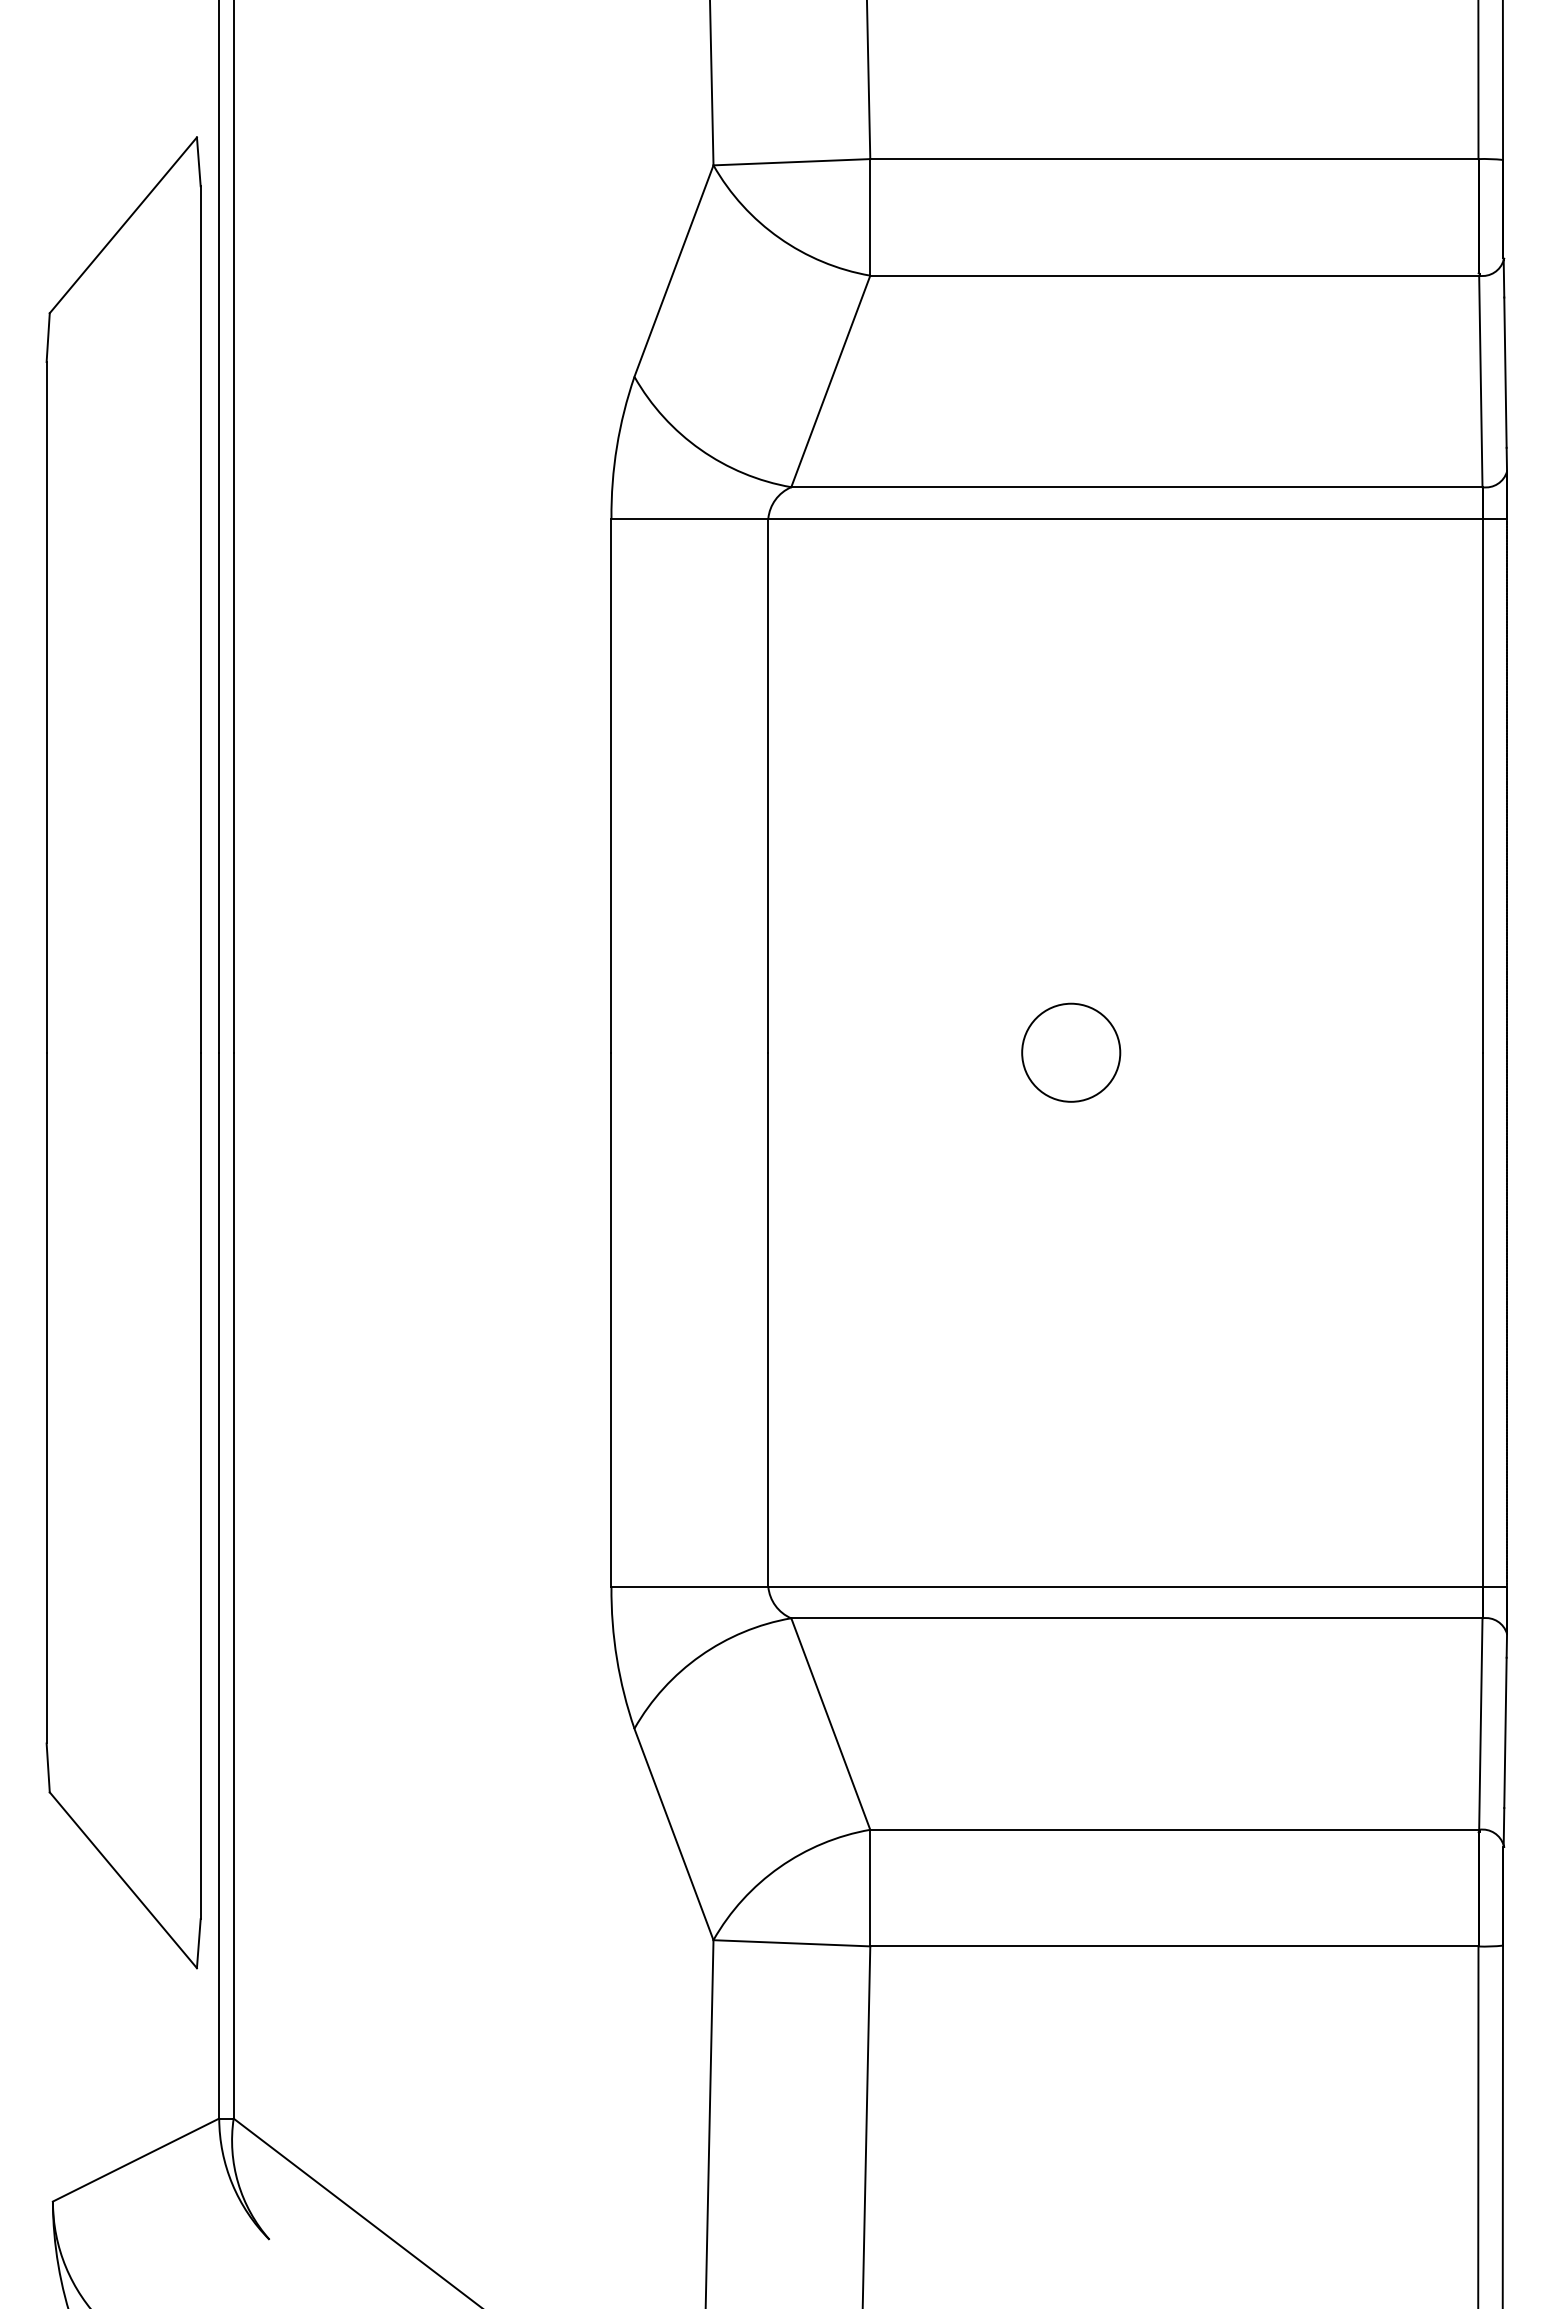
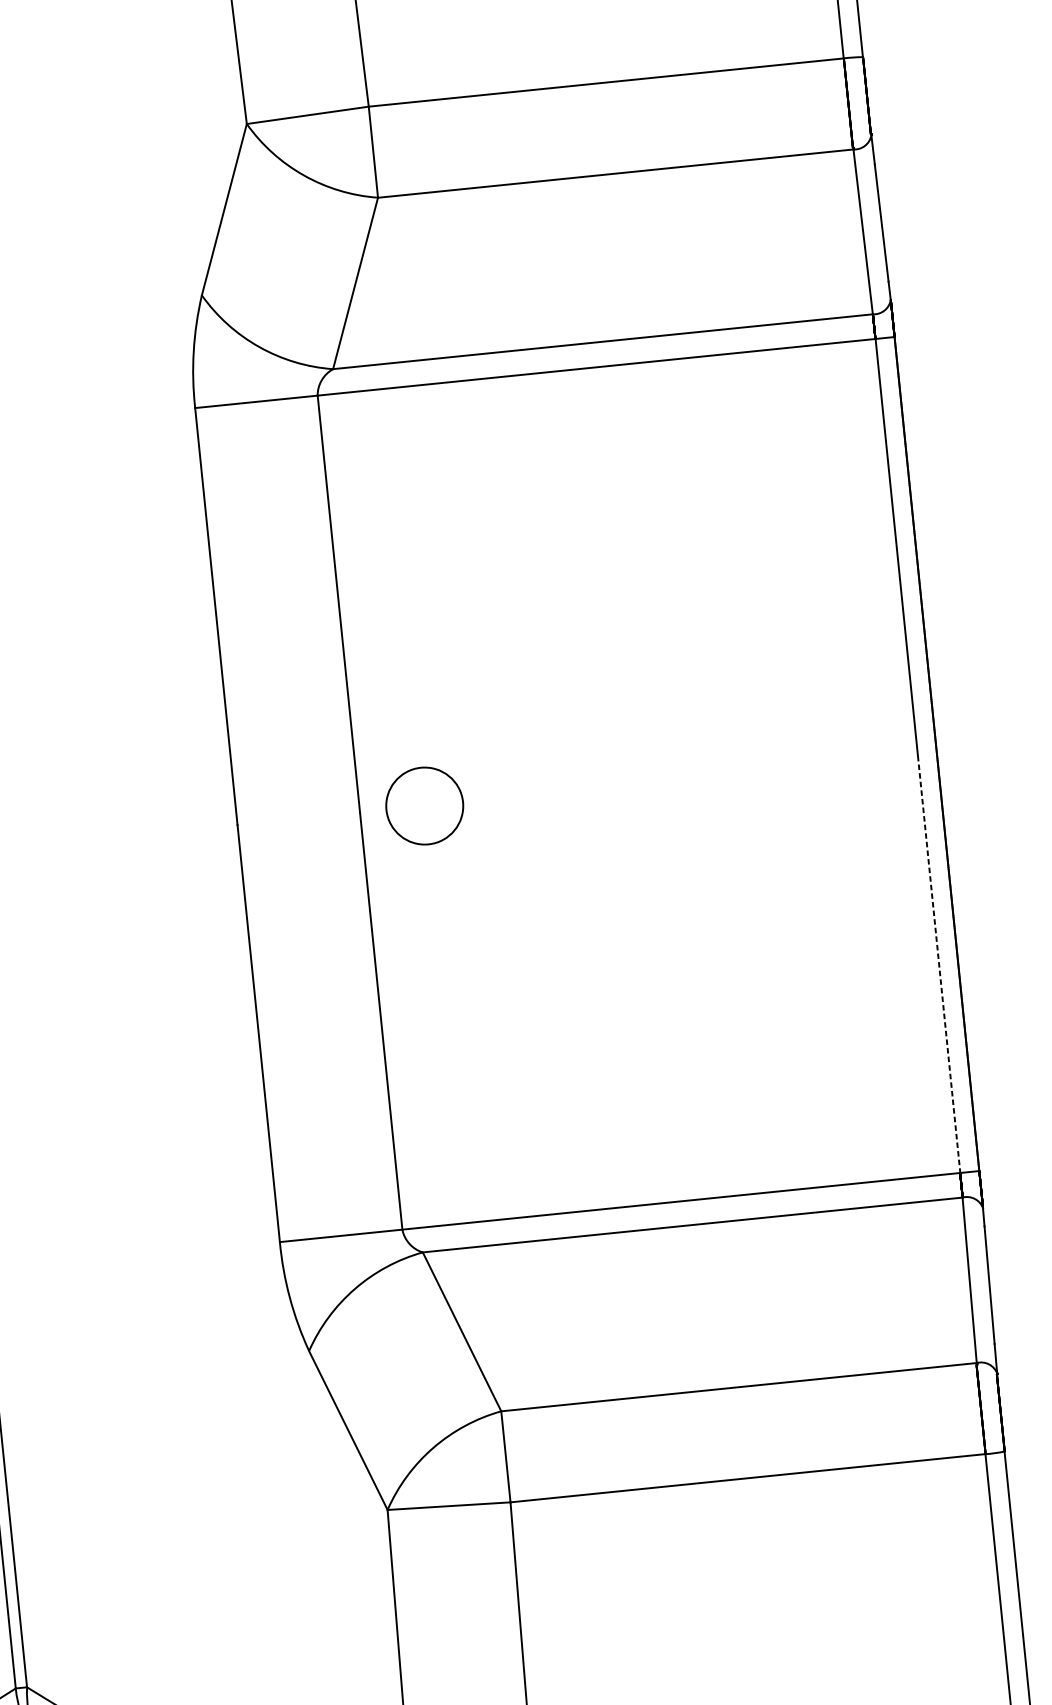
circle: (1071, 1052) -> (424, 805), moved
line: (1482, 1320) -> (938, 965), solid -> dashed

